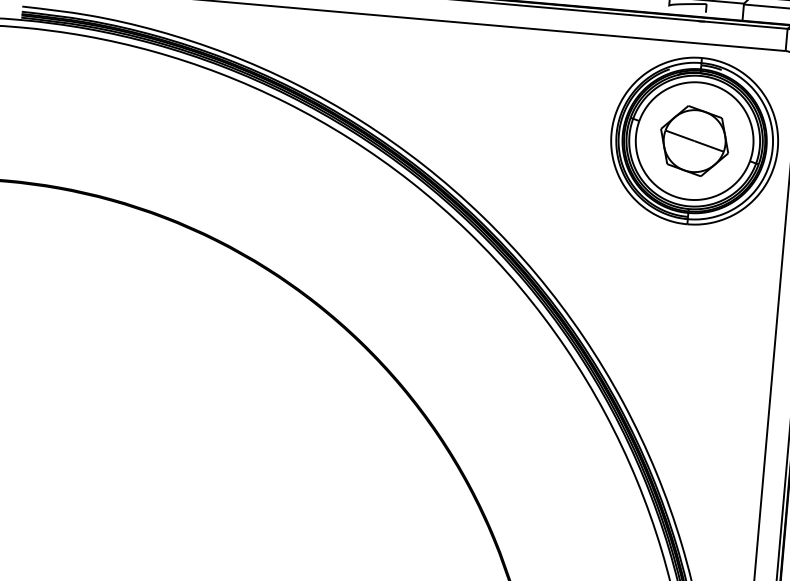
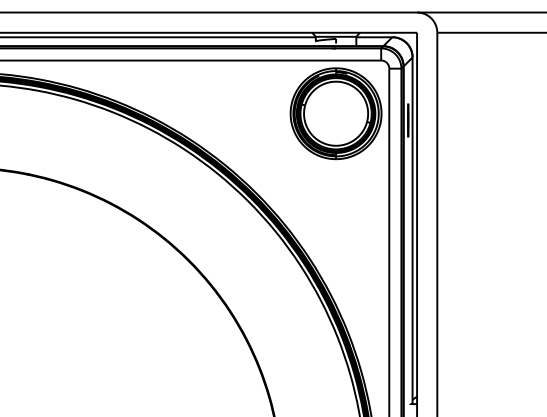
part: (693, 140) -> (335, 113), removed

